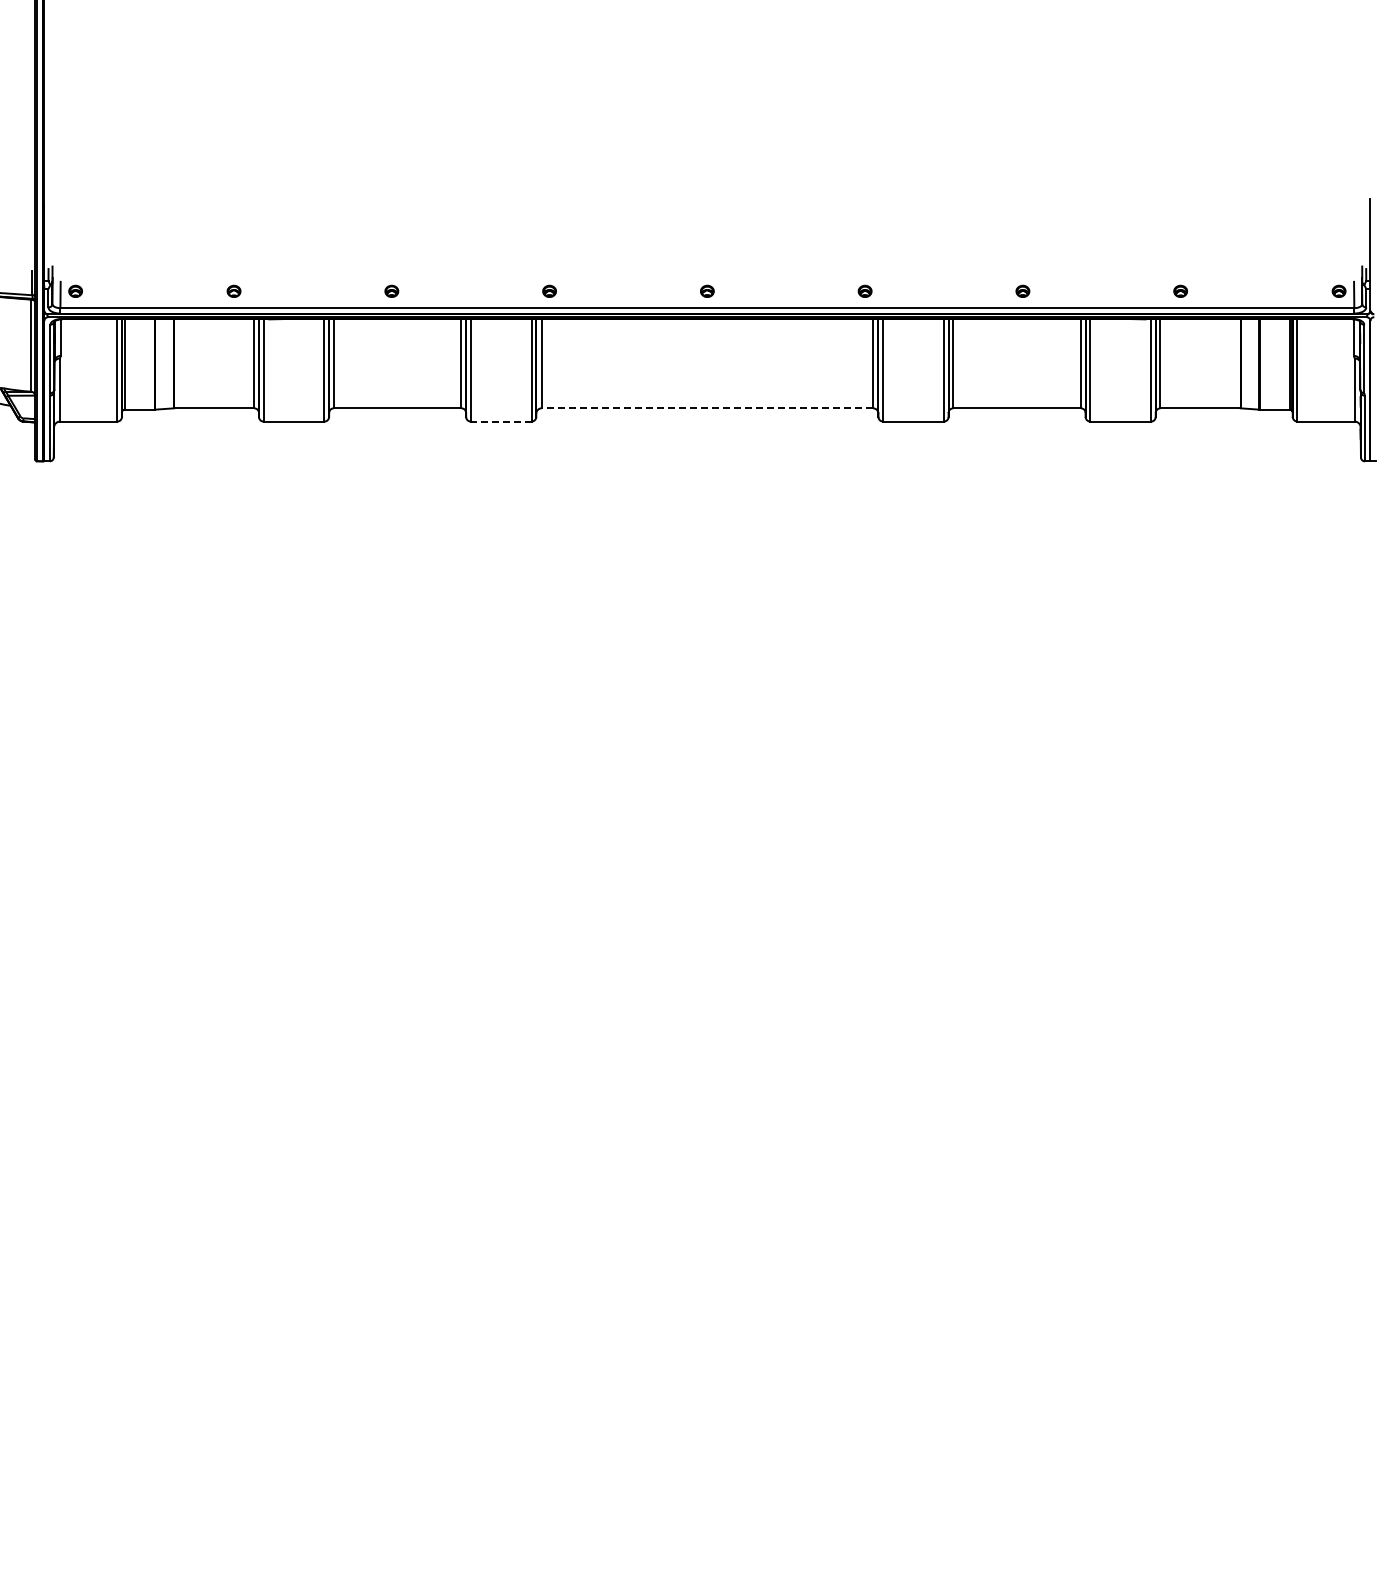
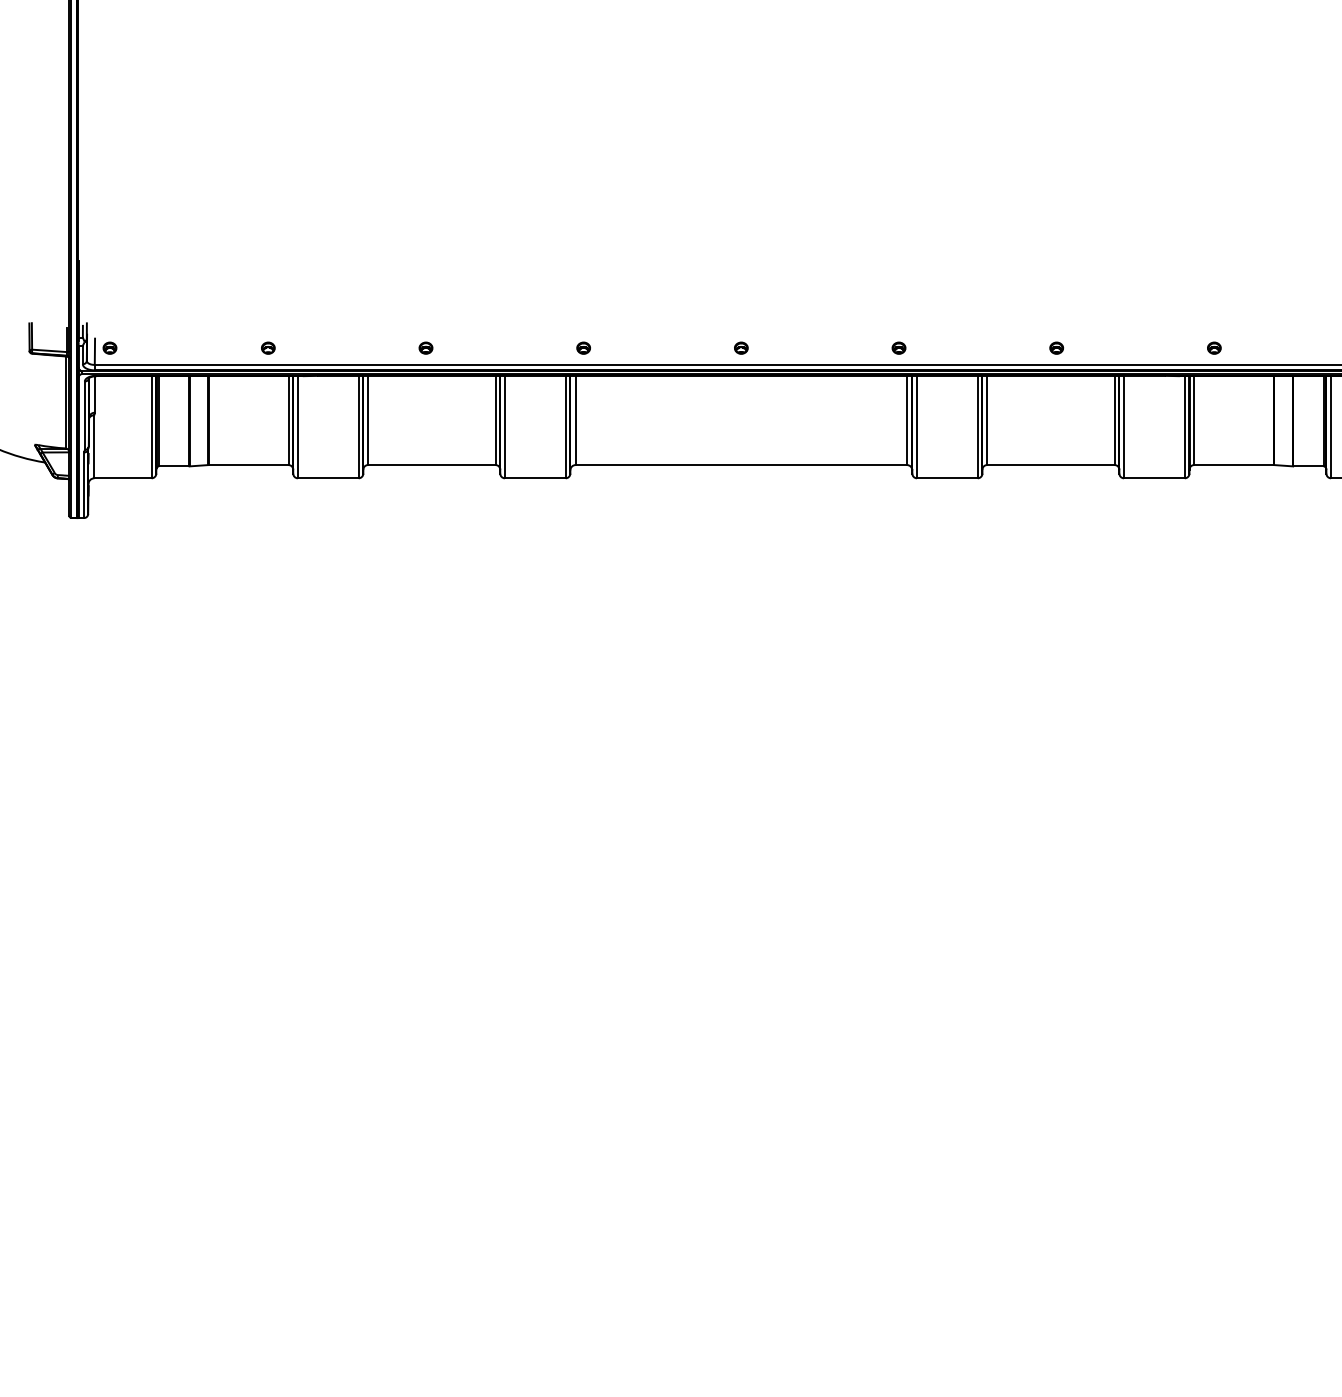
line: (707, 408) -> (741, 465), dashed -> solid
line: (500, 421) -> (534, 478), dashed -> solid

